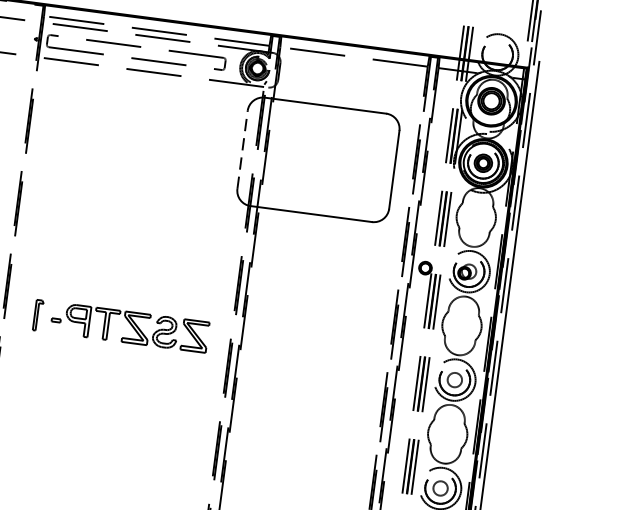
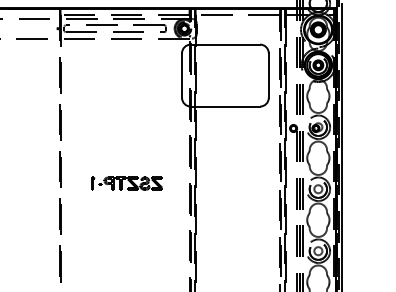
line: (243, 149) -> (182, 75), dashed -> solid
part: (120, 325) -> (126, 183), size x0.71

